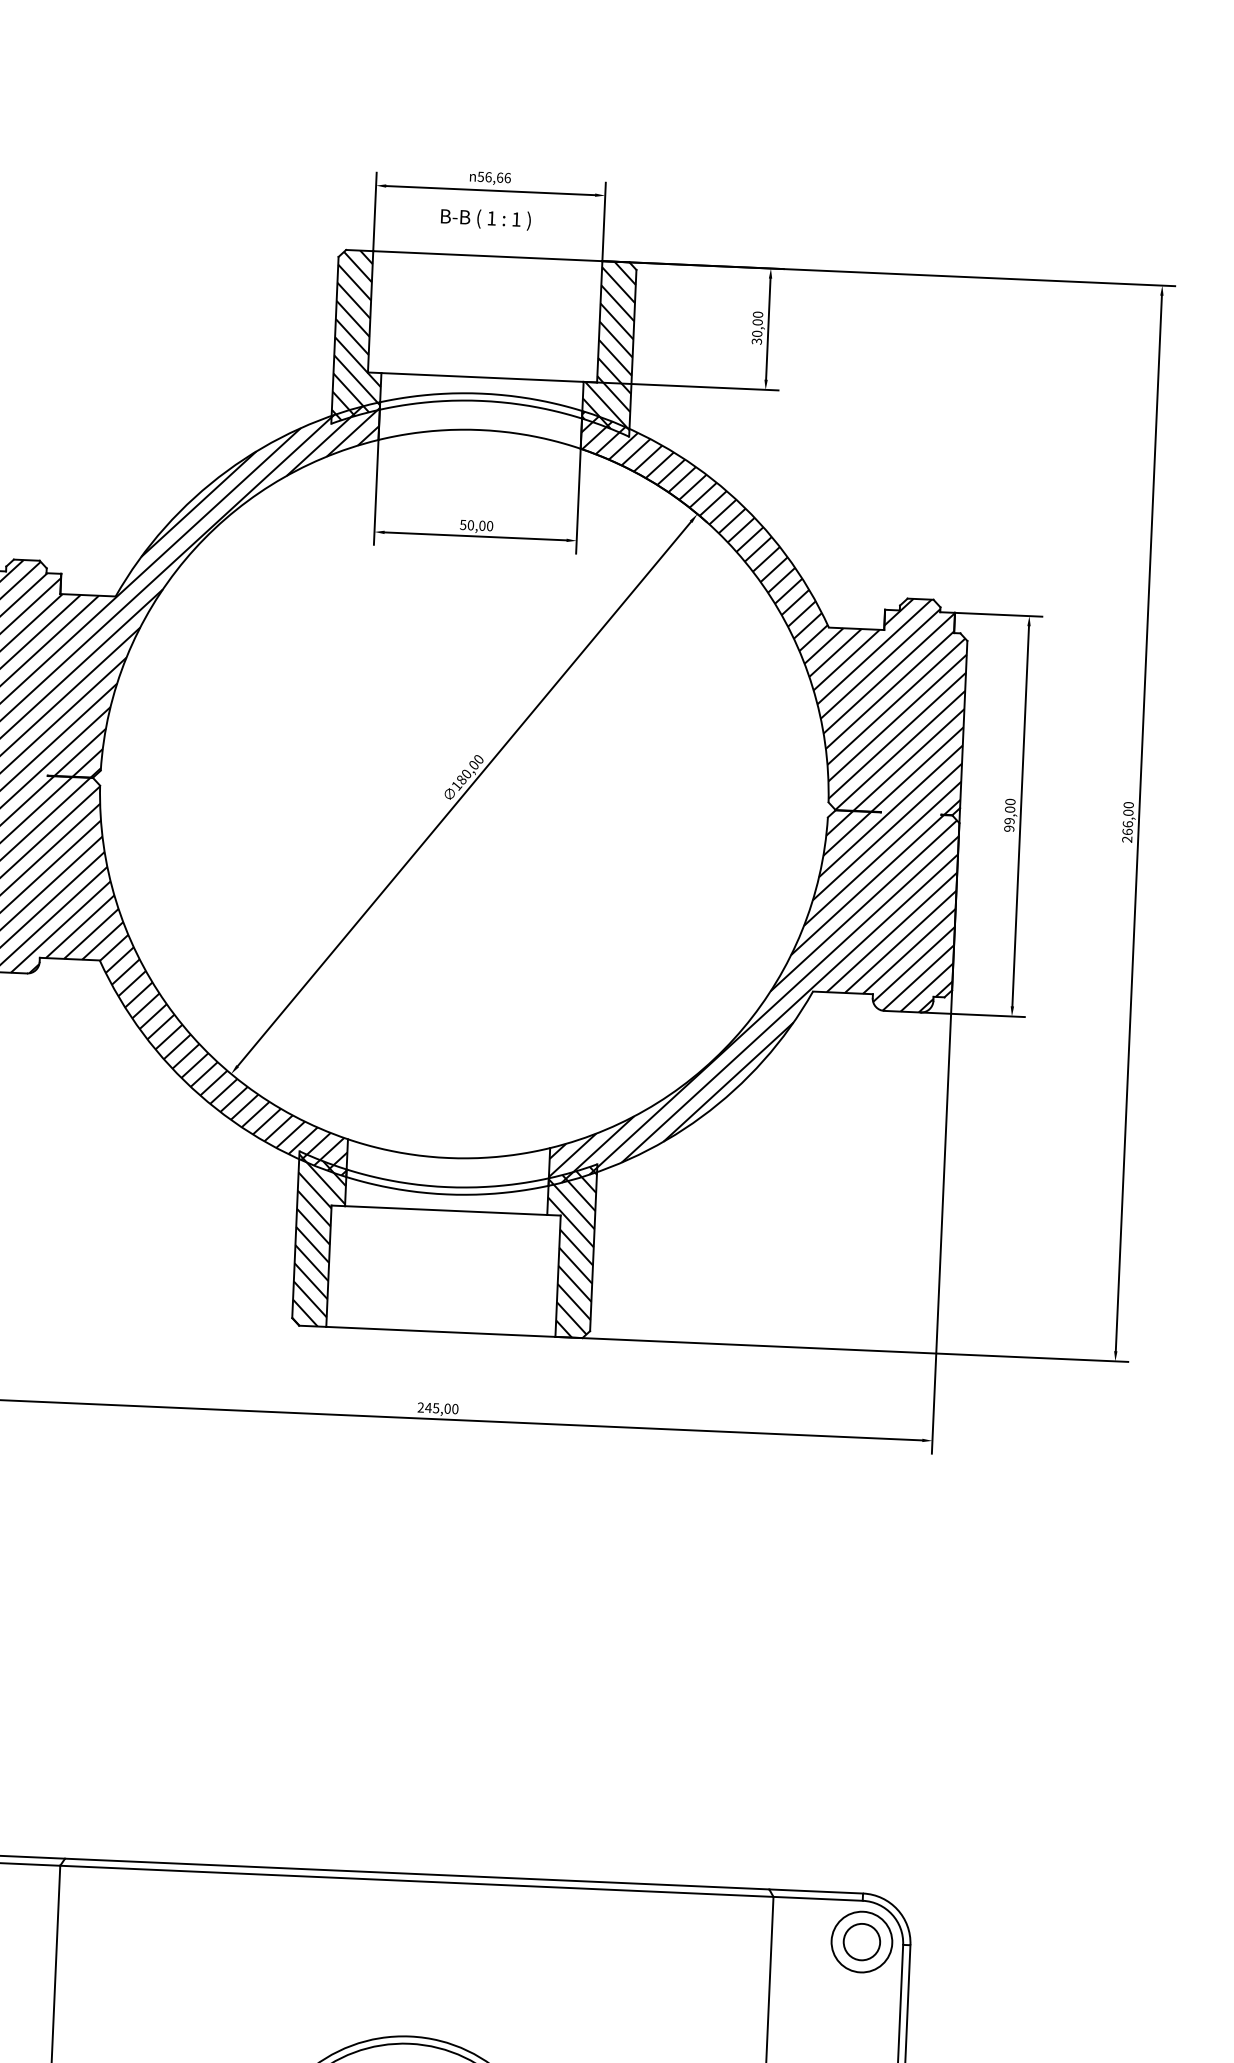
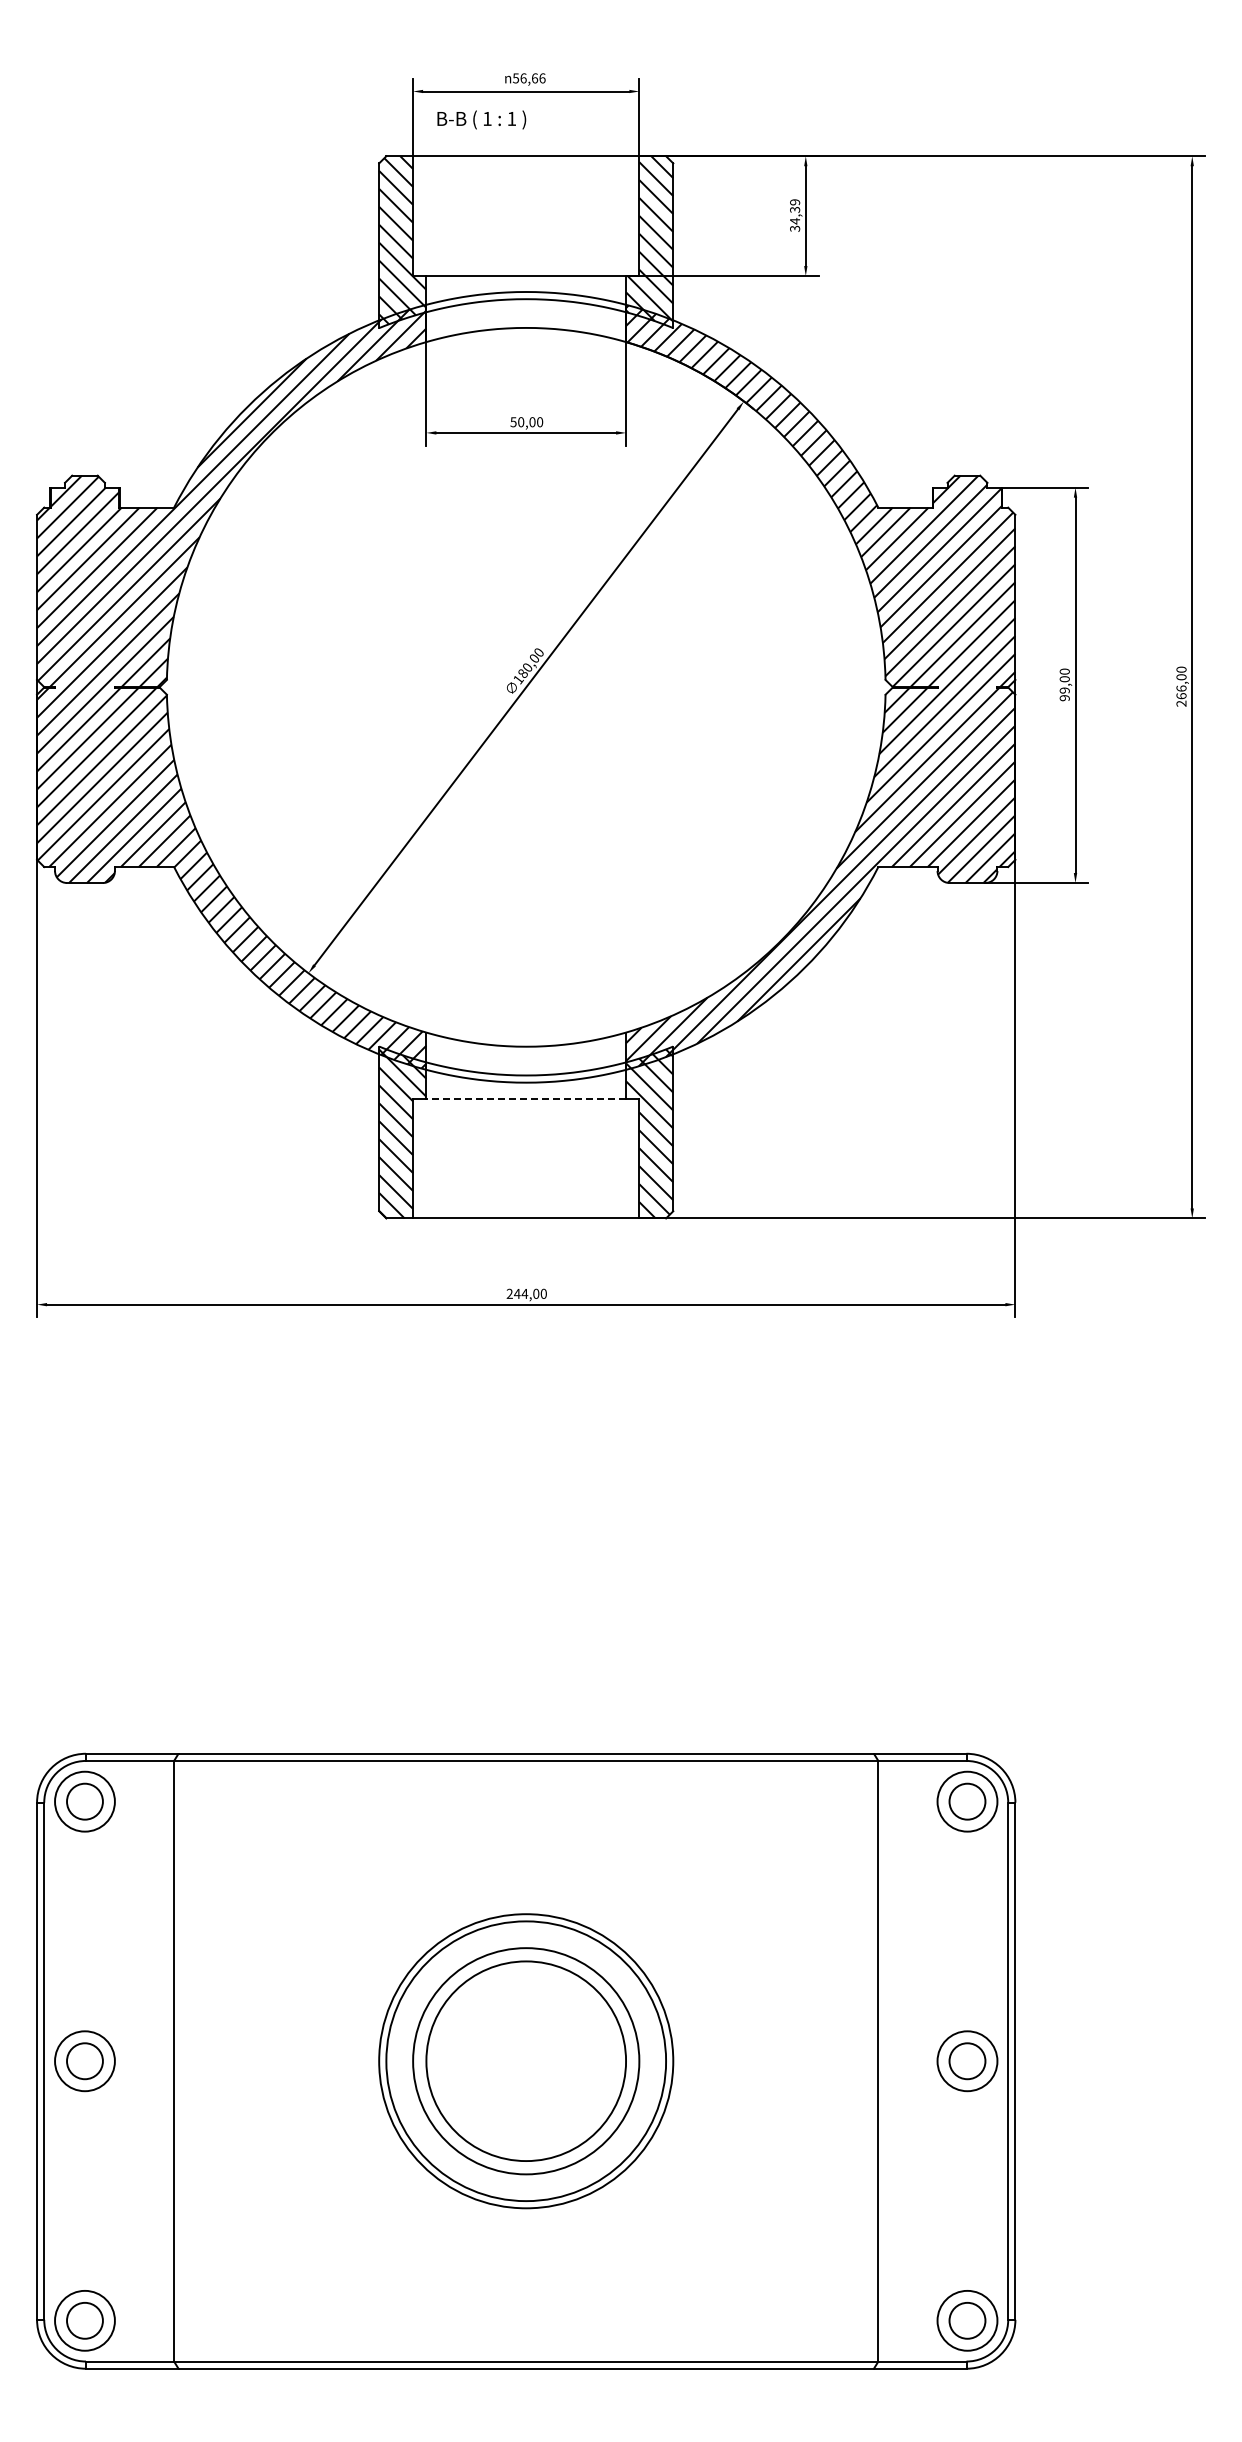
text: (485, 218) -> (481, 119), moved
text: (758, 324) -> (795, 211), 30,00 -> 34,39
line: (446, 1210) -> (526, 1098), solid -> dashed
text: (435, 1407) -> (524, 1293), 245,00 -> 244,00

